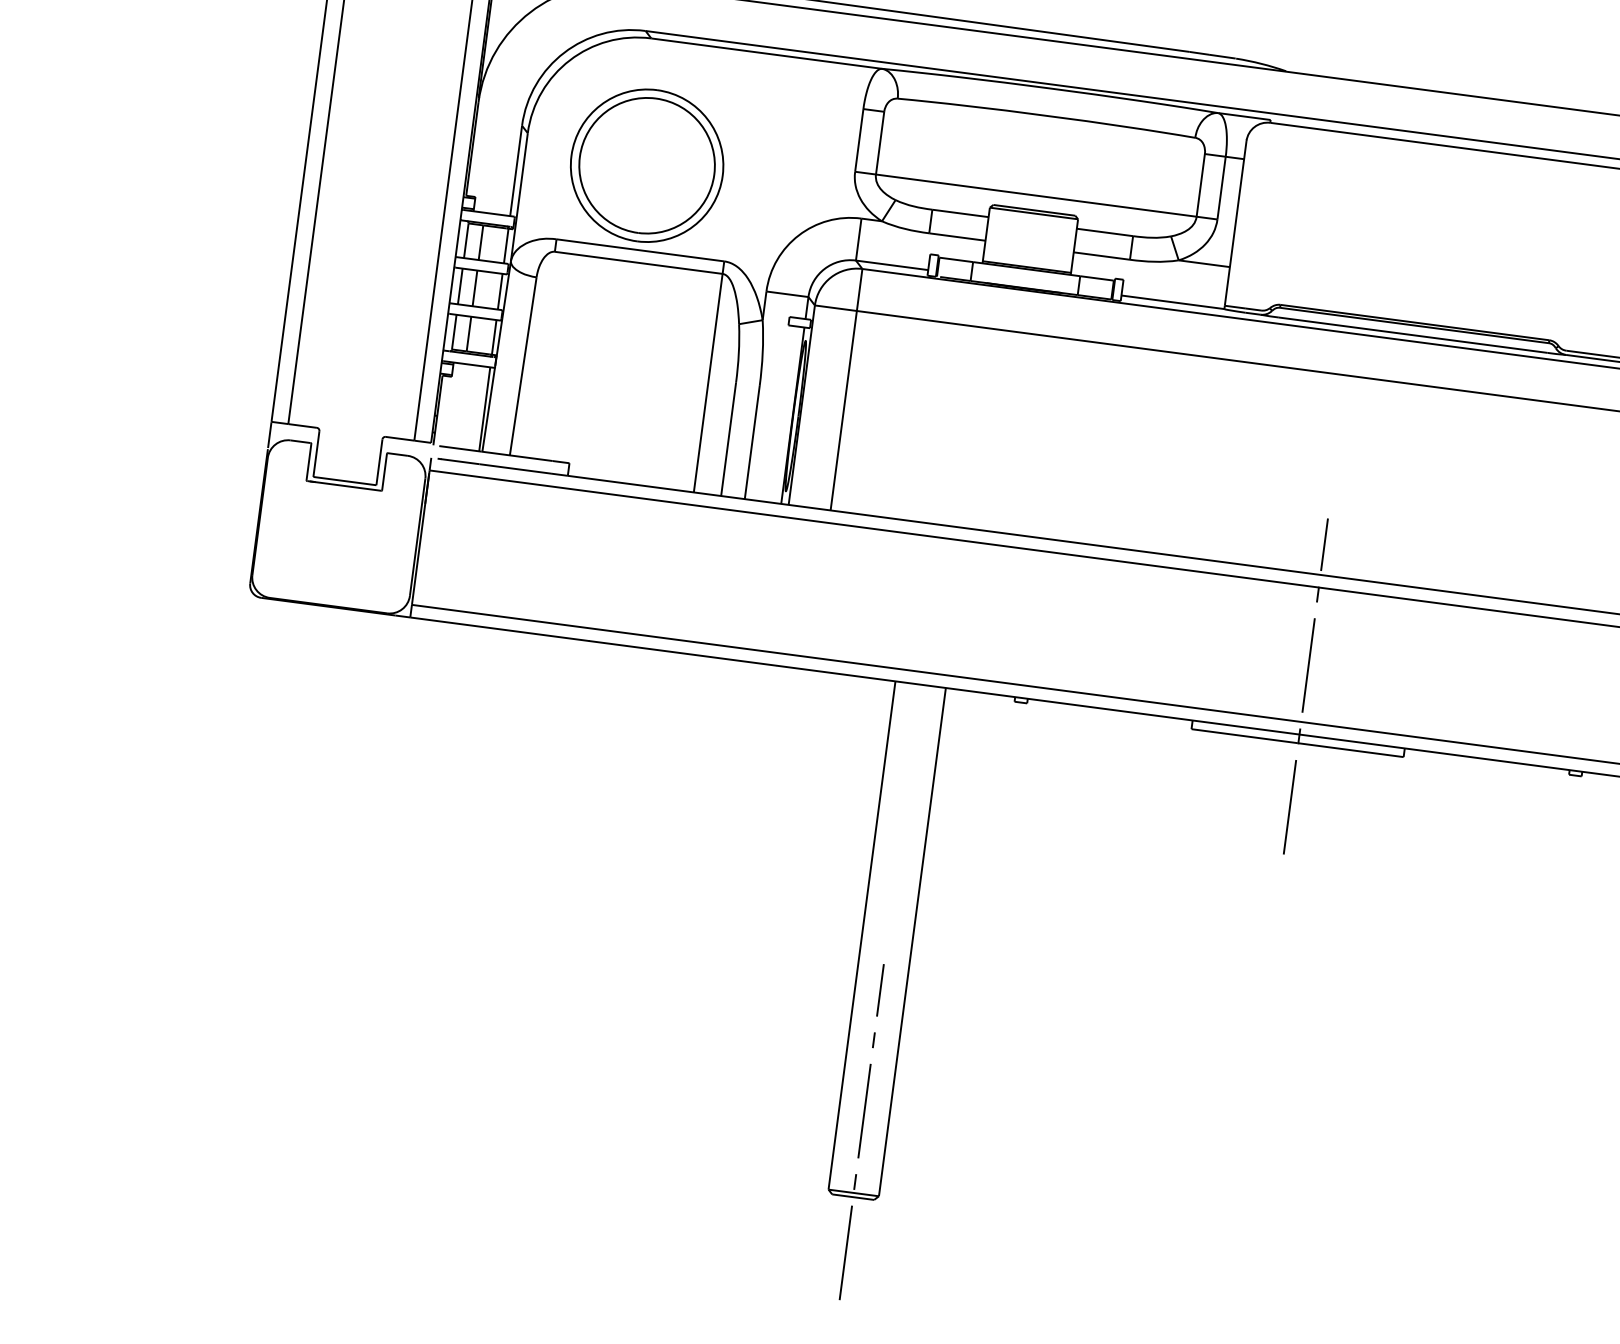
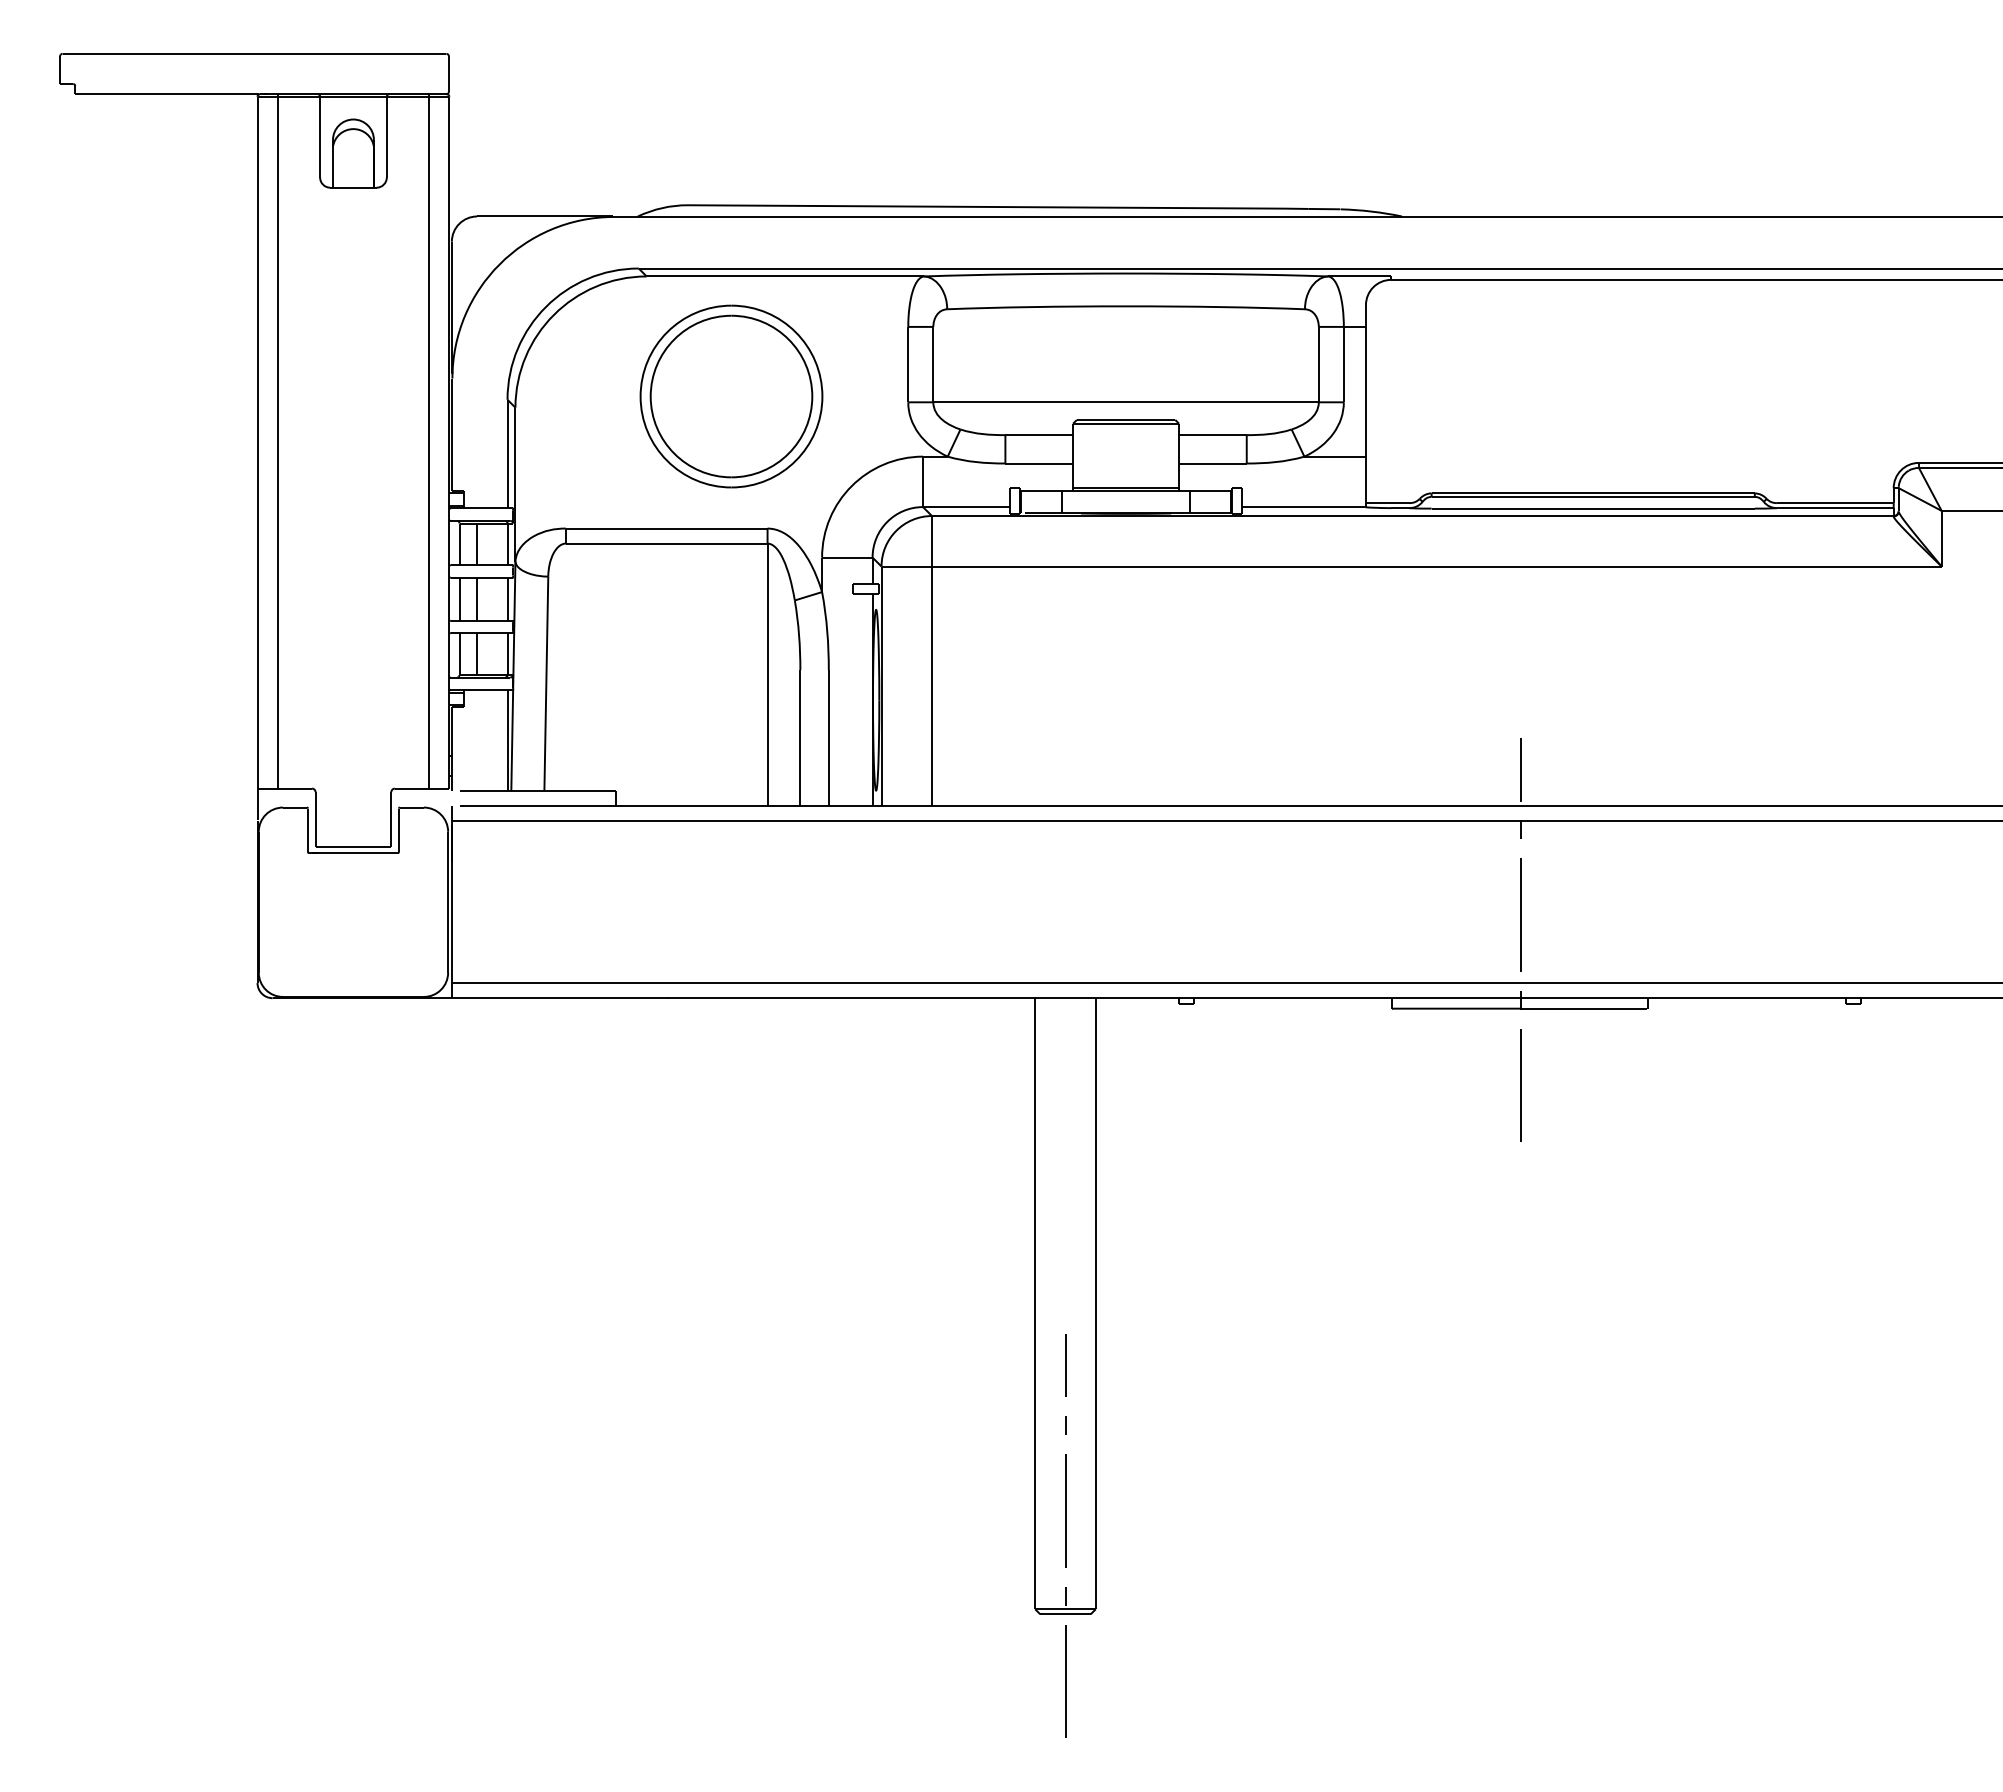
part: (647, 165) -> (731, 396), moved

